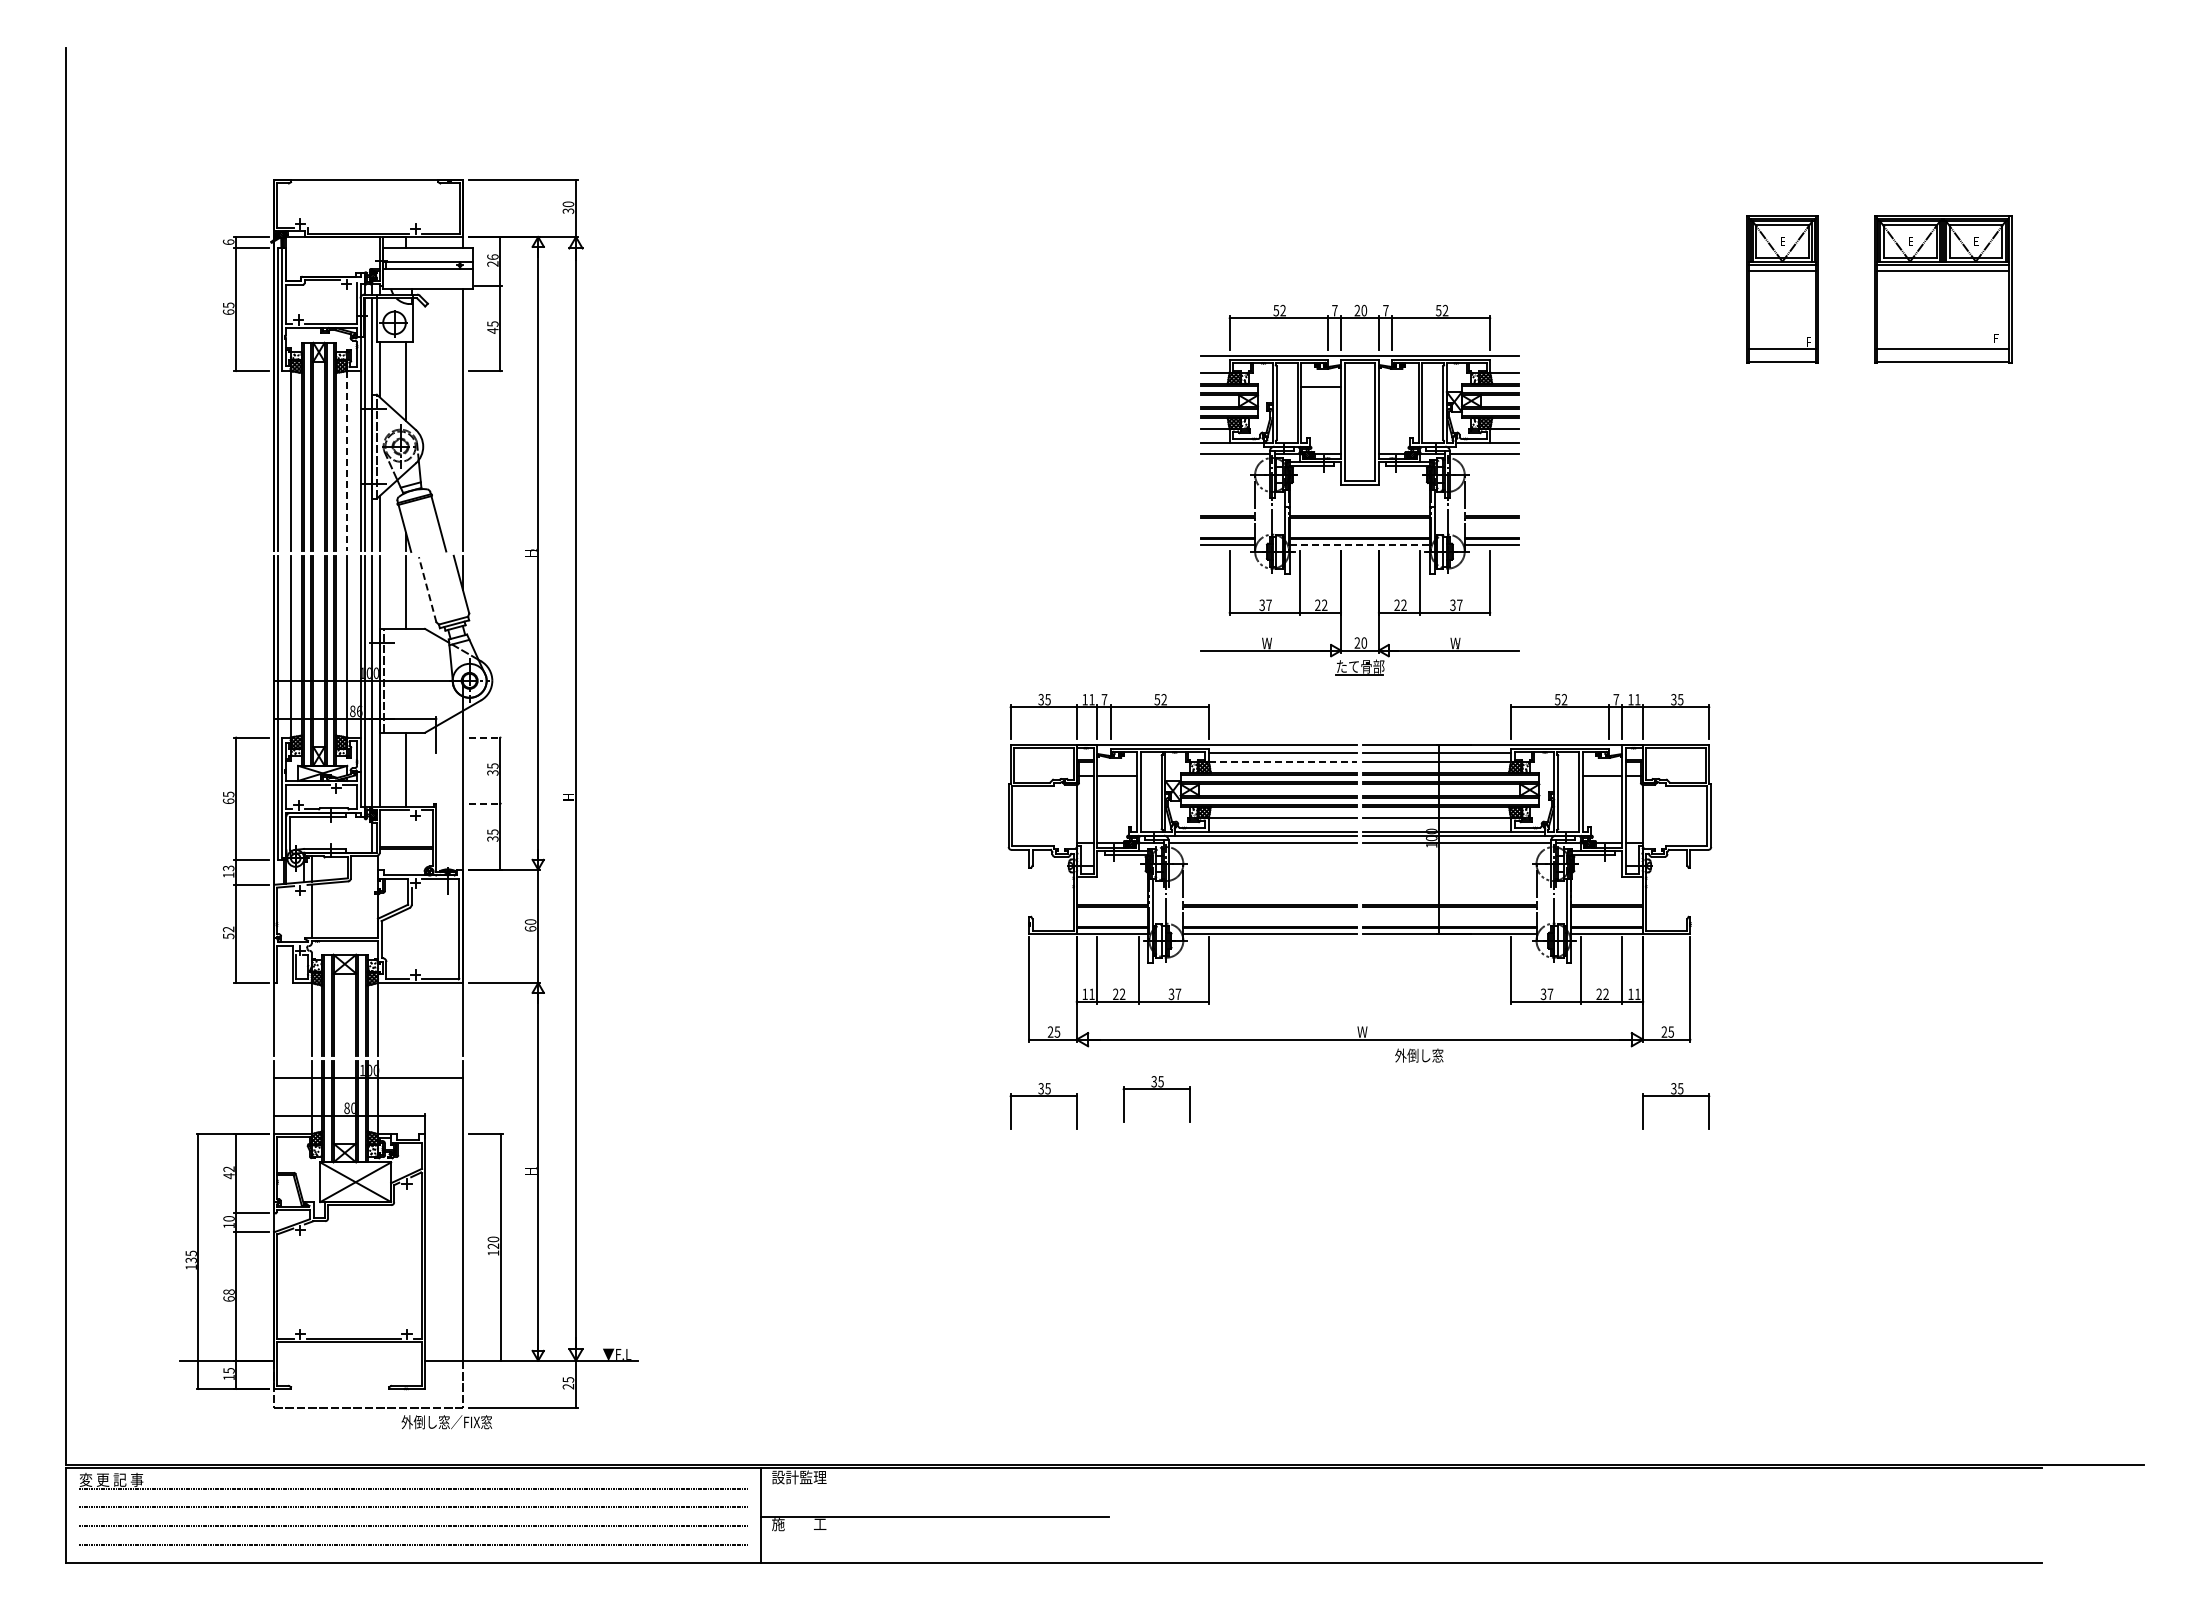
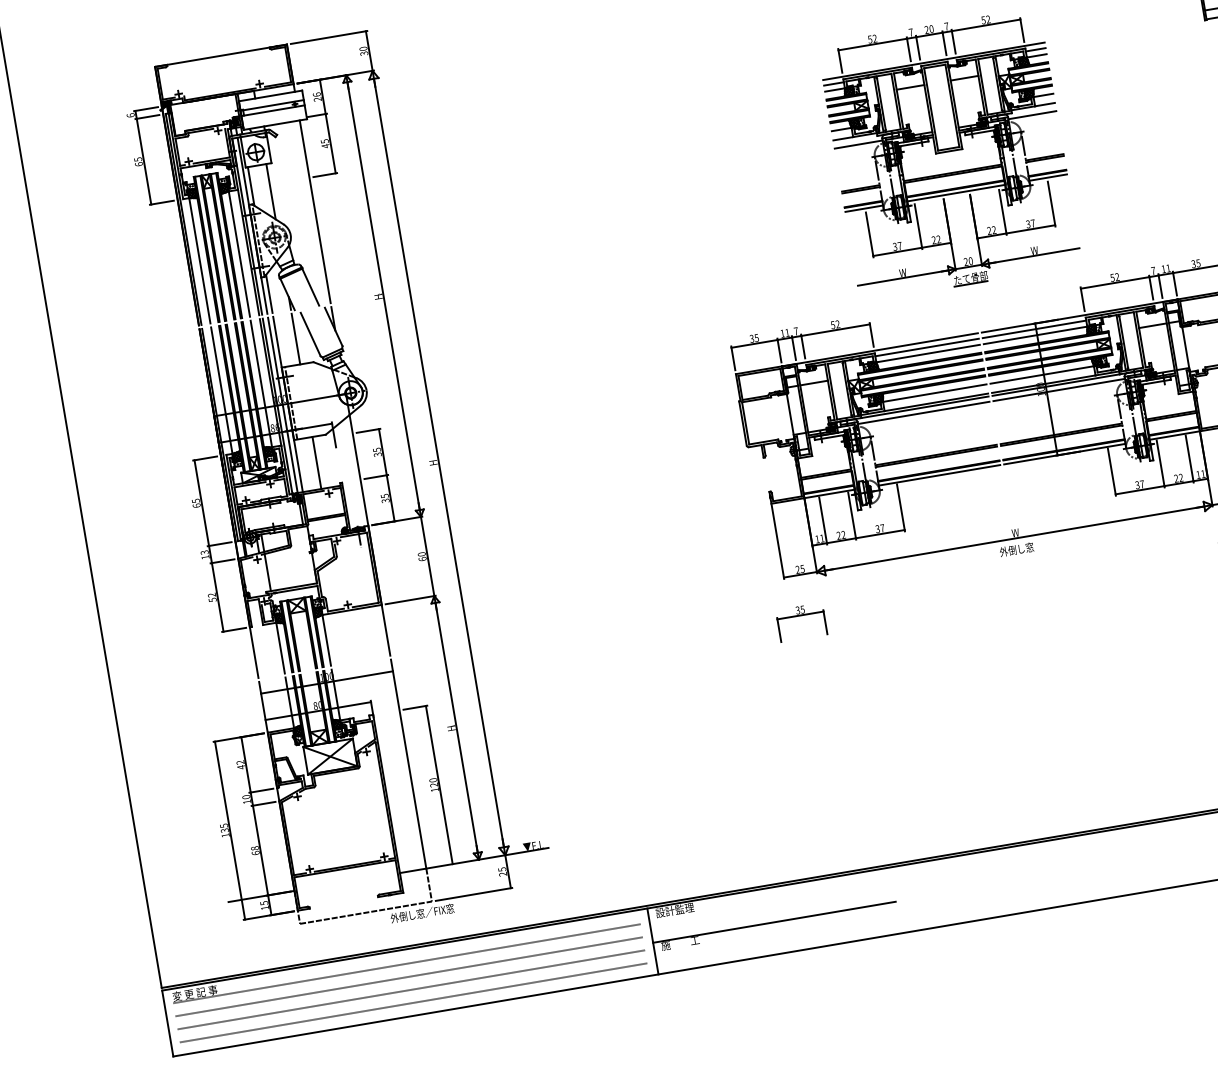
line: (1215, 363) -> (833, 83), added
line: (1504, 363) -> (1035, 49), added
line: (1398, 386) -> (964, 78), added
line: (347, 460) -> (239, 253), dashed -> solid
line: (1359, 544) -> (955, 192), dashed -> solid
line: (427, 589) -> (310, 334), dashed -> solid
line: (485, 737) -> (368, 430), dashed -> solid
line: (1283, 761) -> (928, 353), dashed -> solid
line: (485, 803) -> (376, 476), dashed -> solid
text: (1419, 1055) -> (1016, 549), moved
part: (1156, 1089) -> (878, 597), removed

